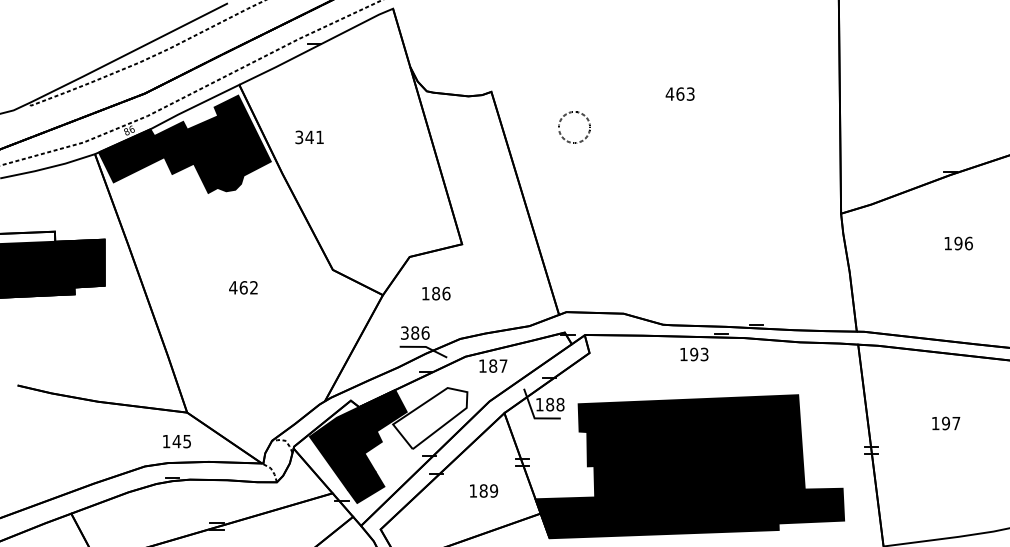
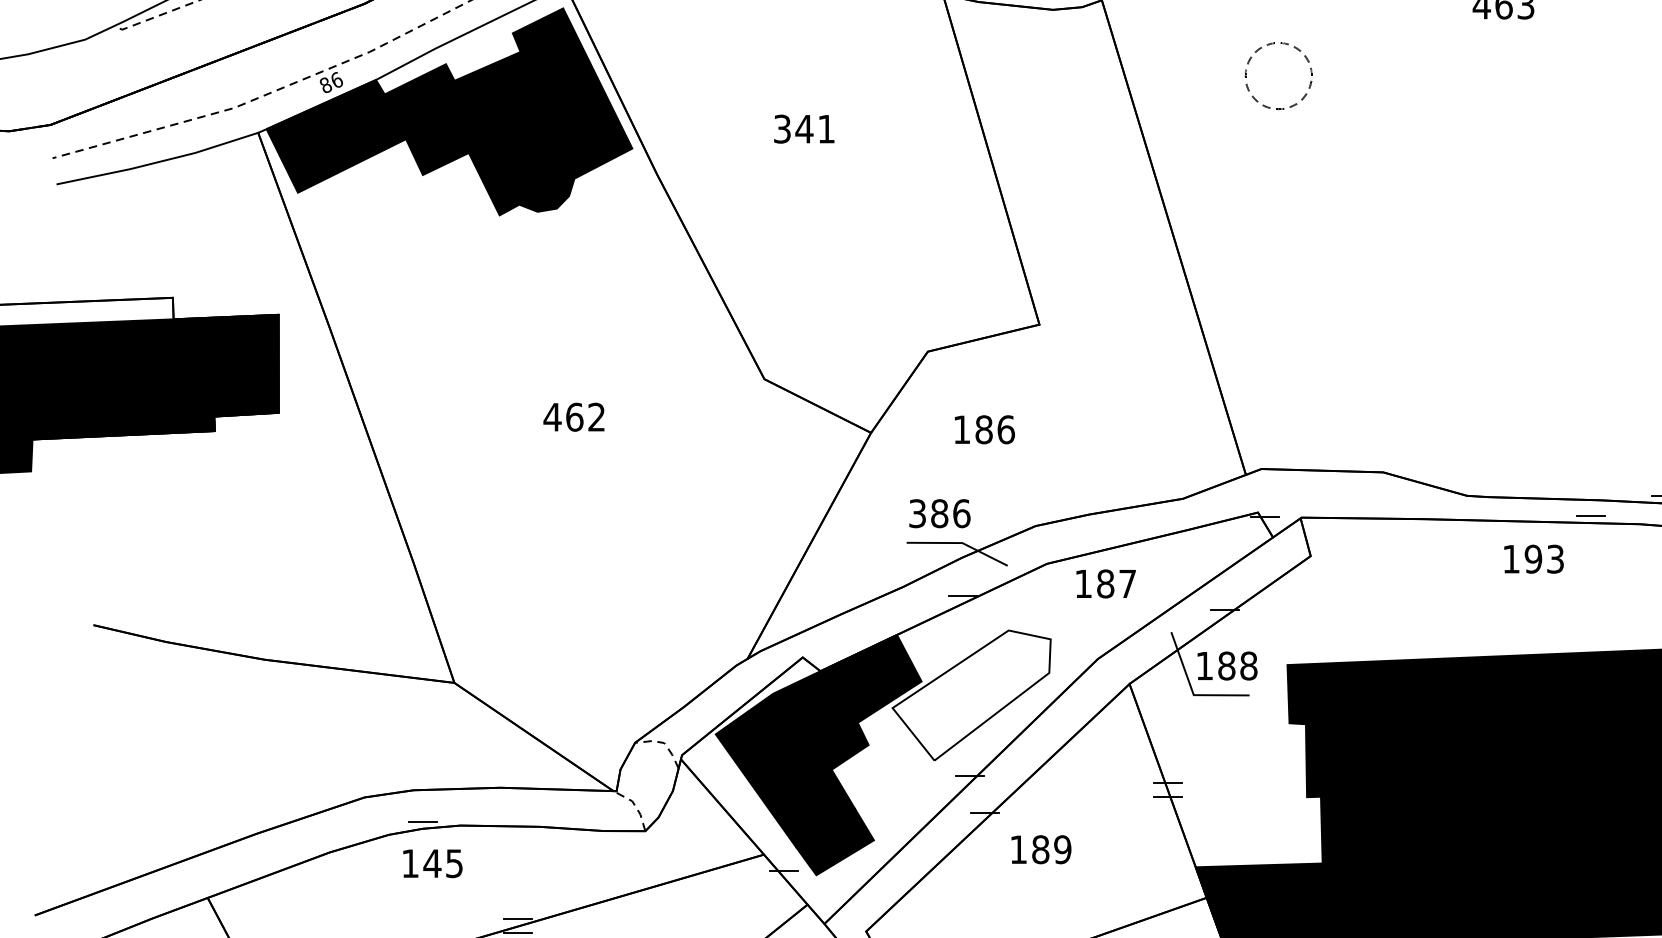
text: (309, 137) -> (804, 129), moved
text: (176, 441) -> (431, 863), moved
text: (484, 490) -> (1042, 848), moved

